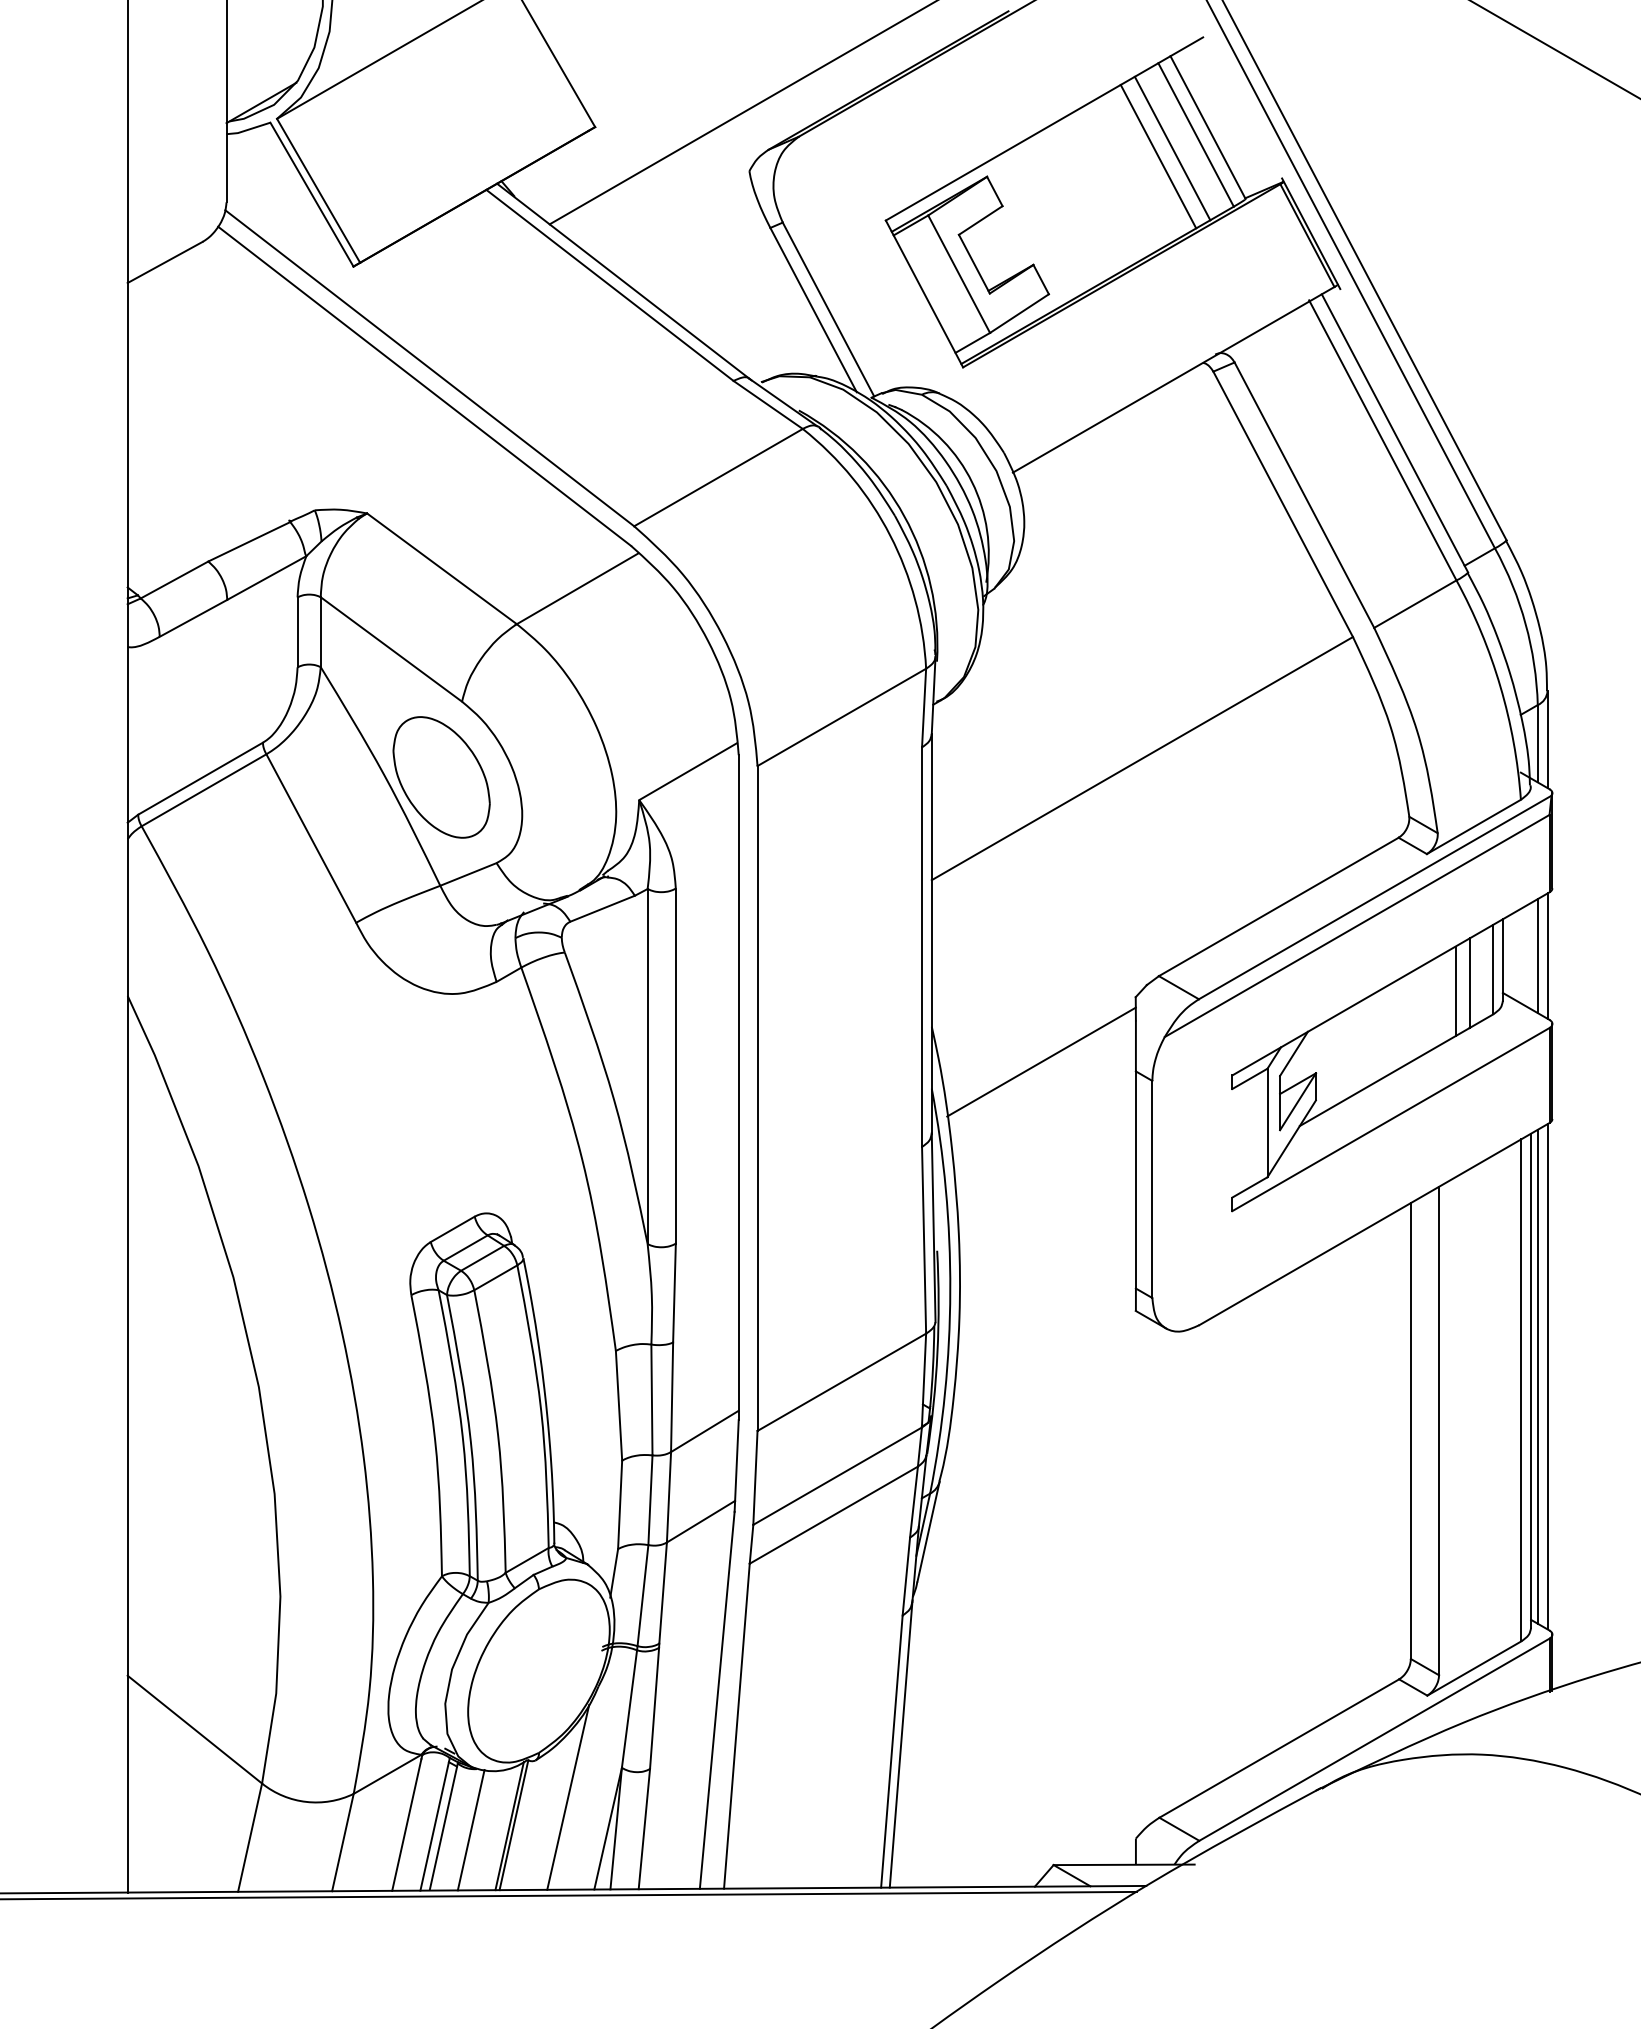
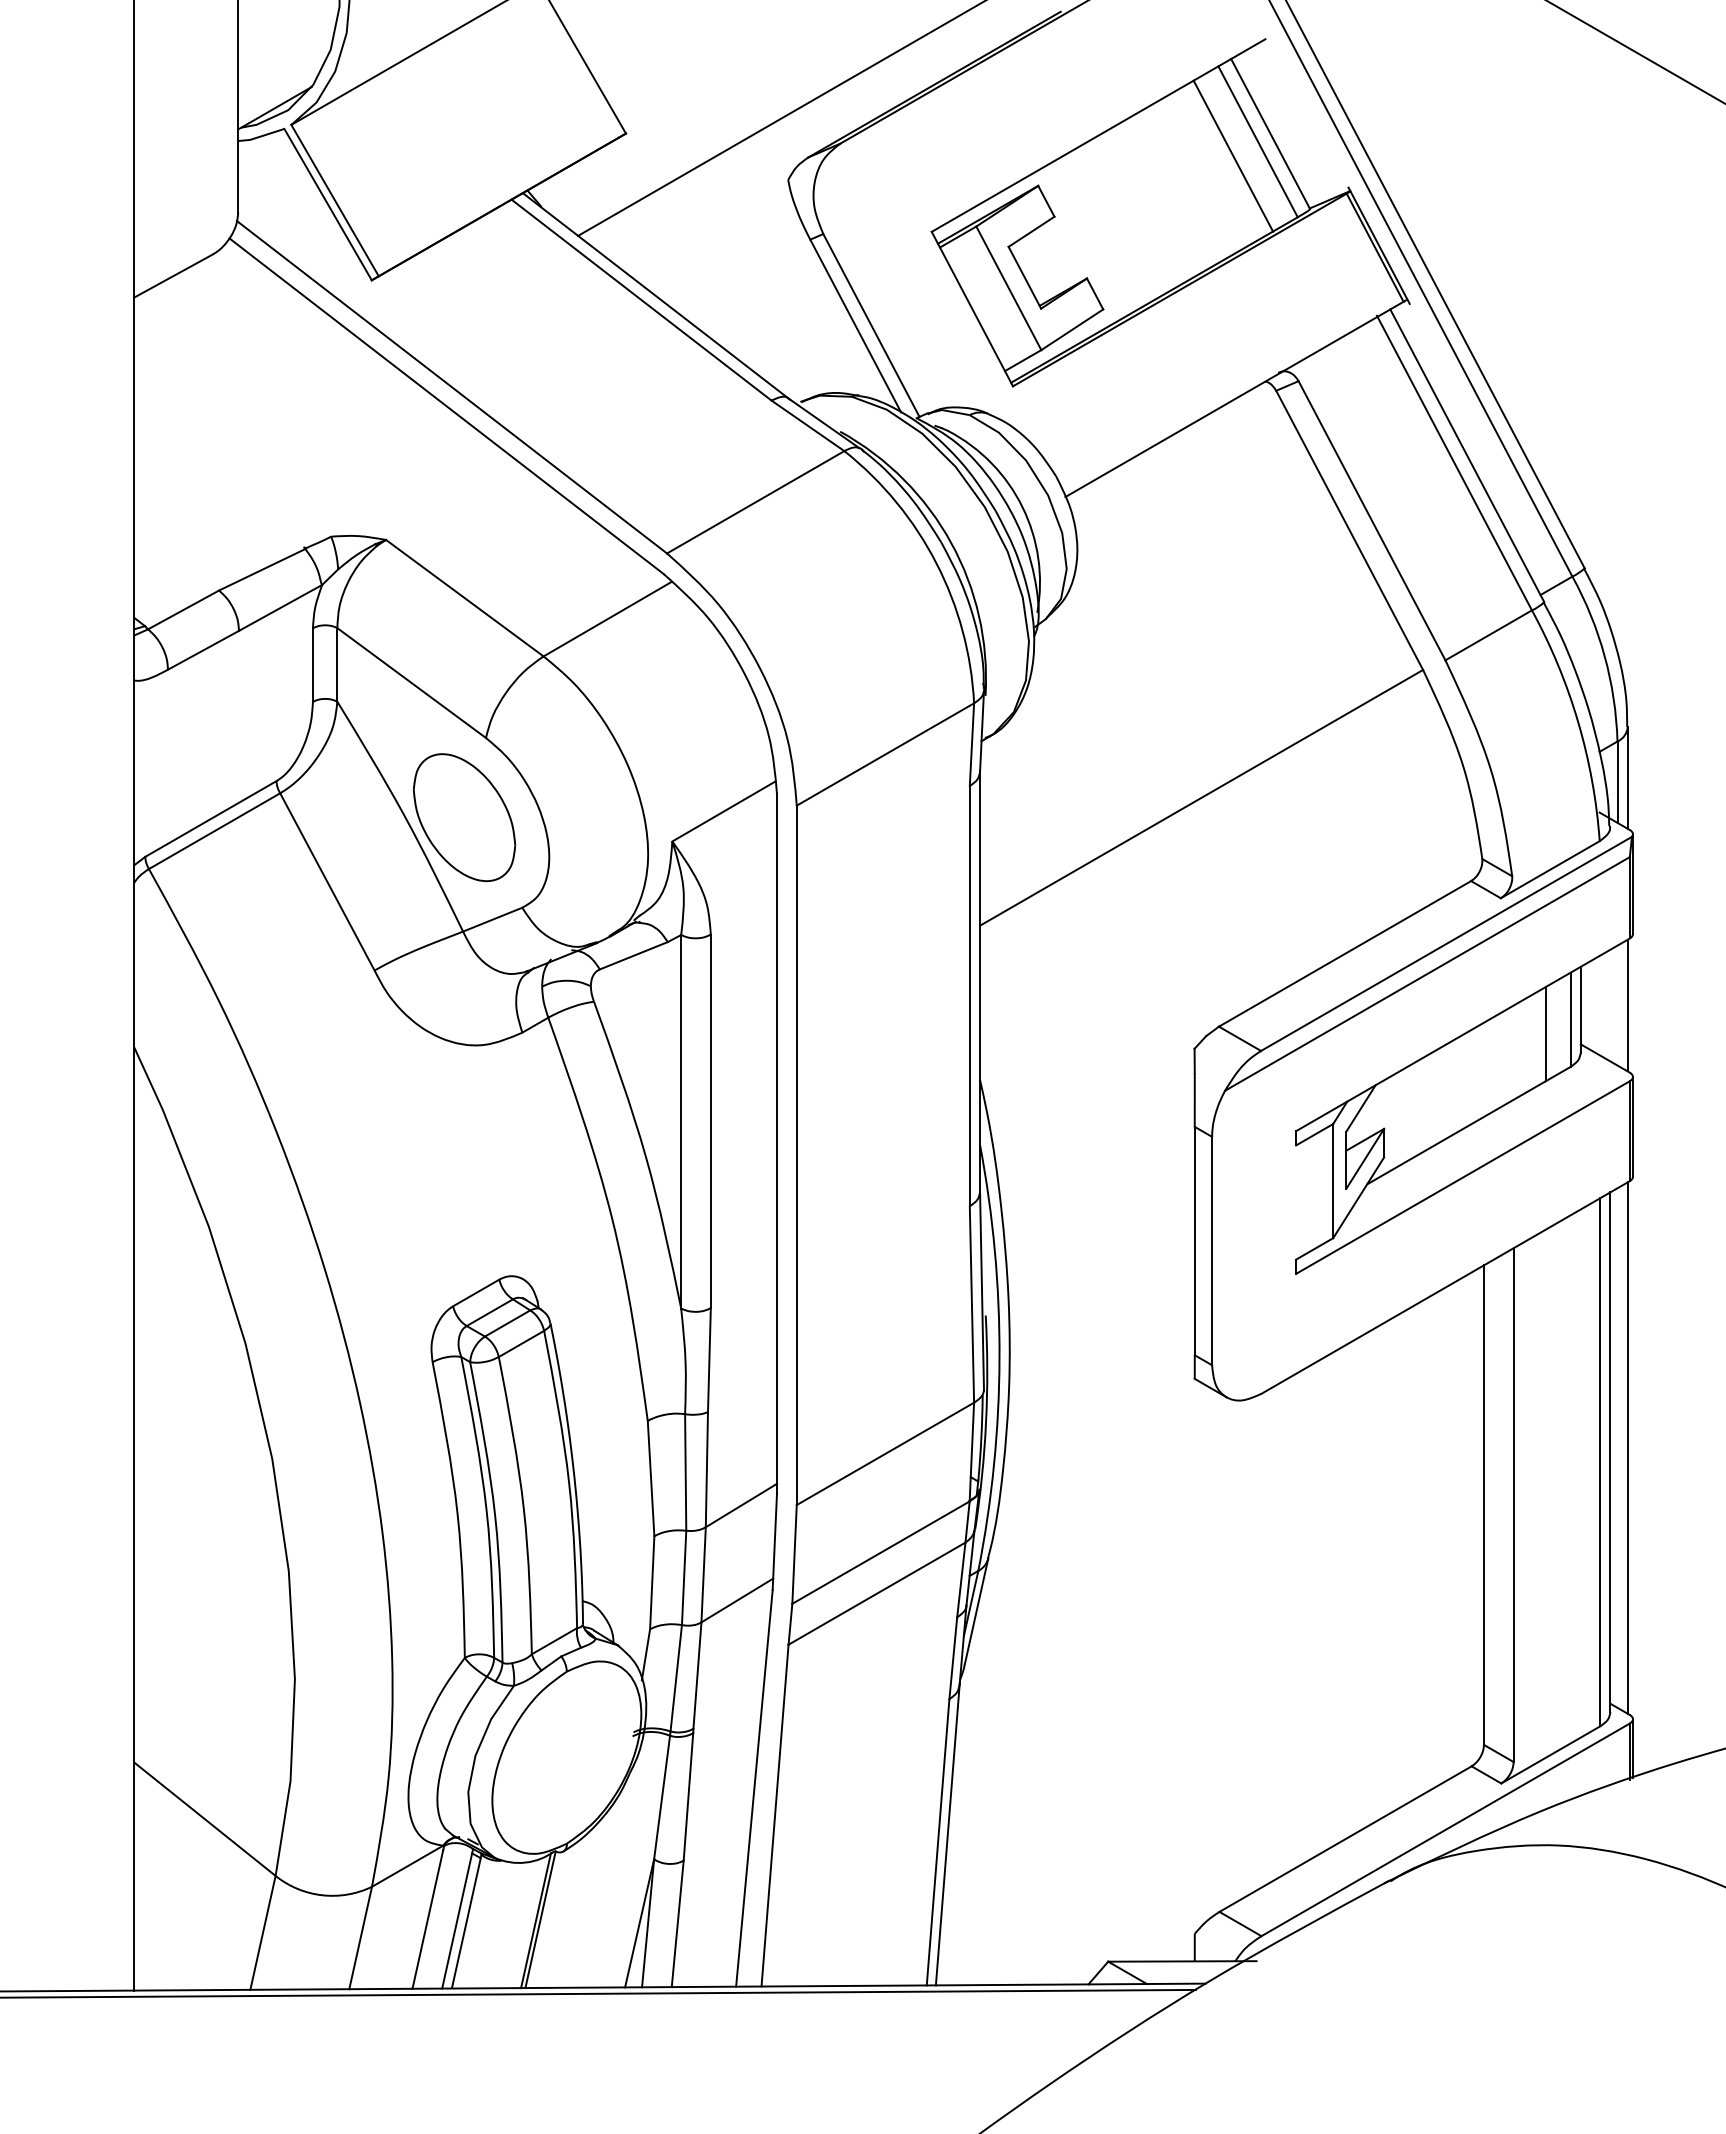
line: (1158, 156) -> (1218, 164), removed
line: (1537, 956) -> (1617, 1005), removed
line: (1455, 991) -> (1530, 1042), removed
line: (1041, 1061) -> (1095, 1116), removed
line: (1537, 1376) -> (1617, 1447), removed
line: (568, 1797) -> (597, 1890), removed
line: (471, 1829) -> (495, 1924), removed

